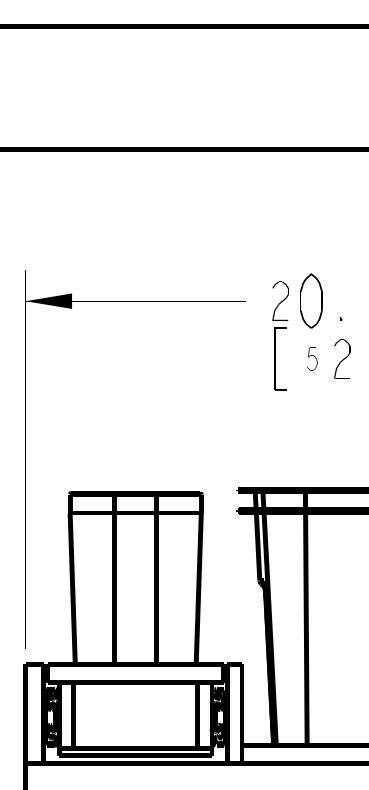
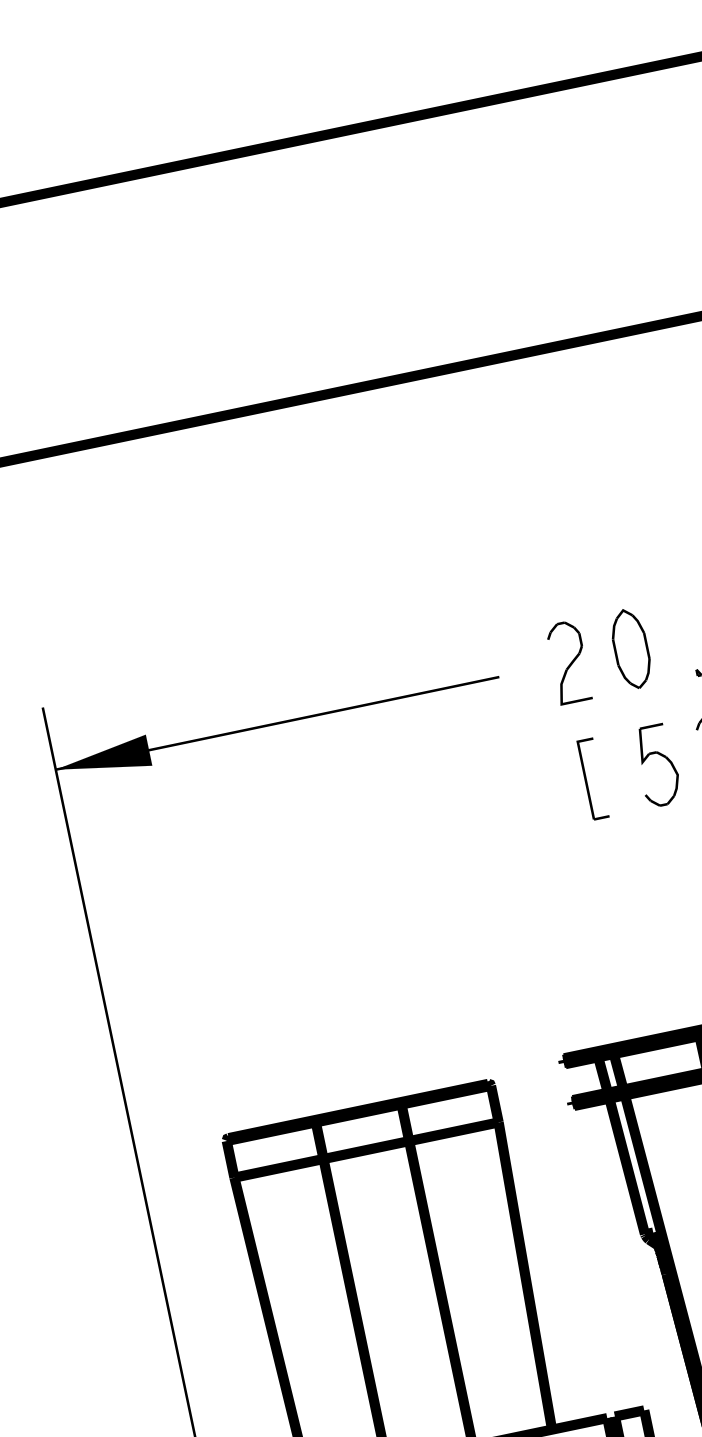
part: (311, 300) -> (631, 647), size x0.71
part: (280, 358) -> (593, 777), size x0.62
part: (312, 358) -> (657, 764), size x1.67

